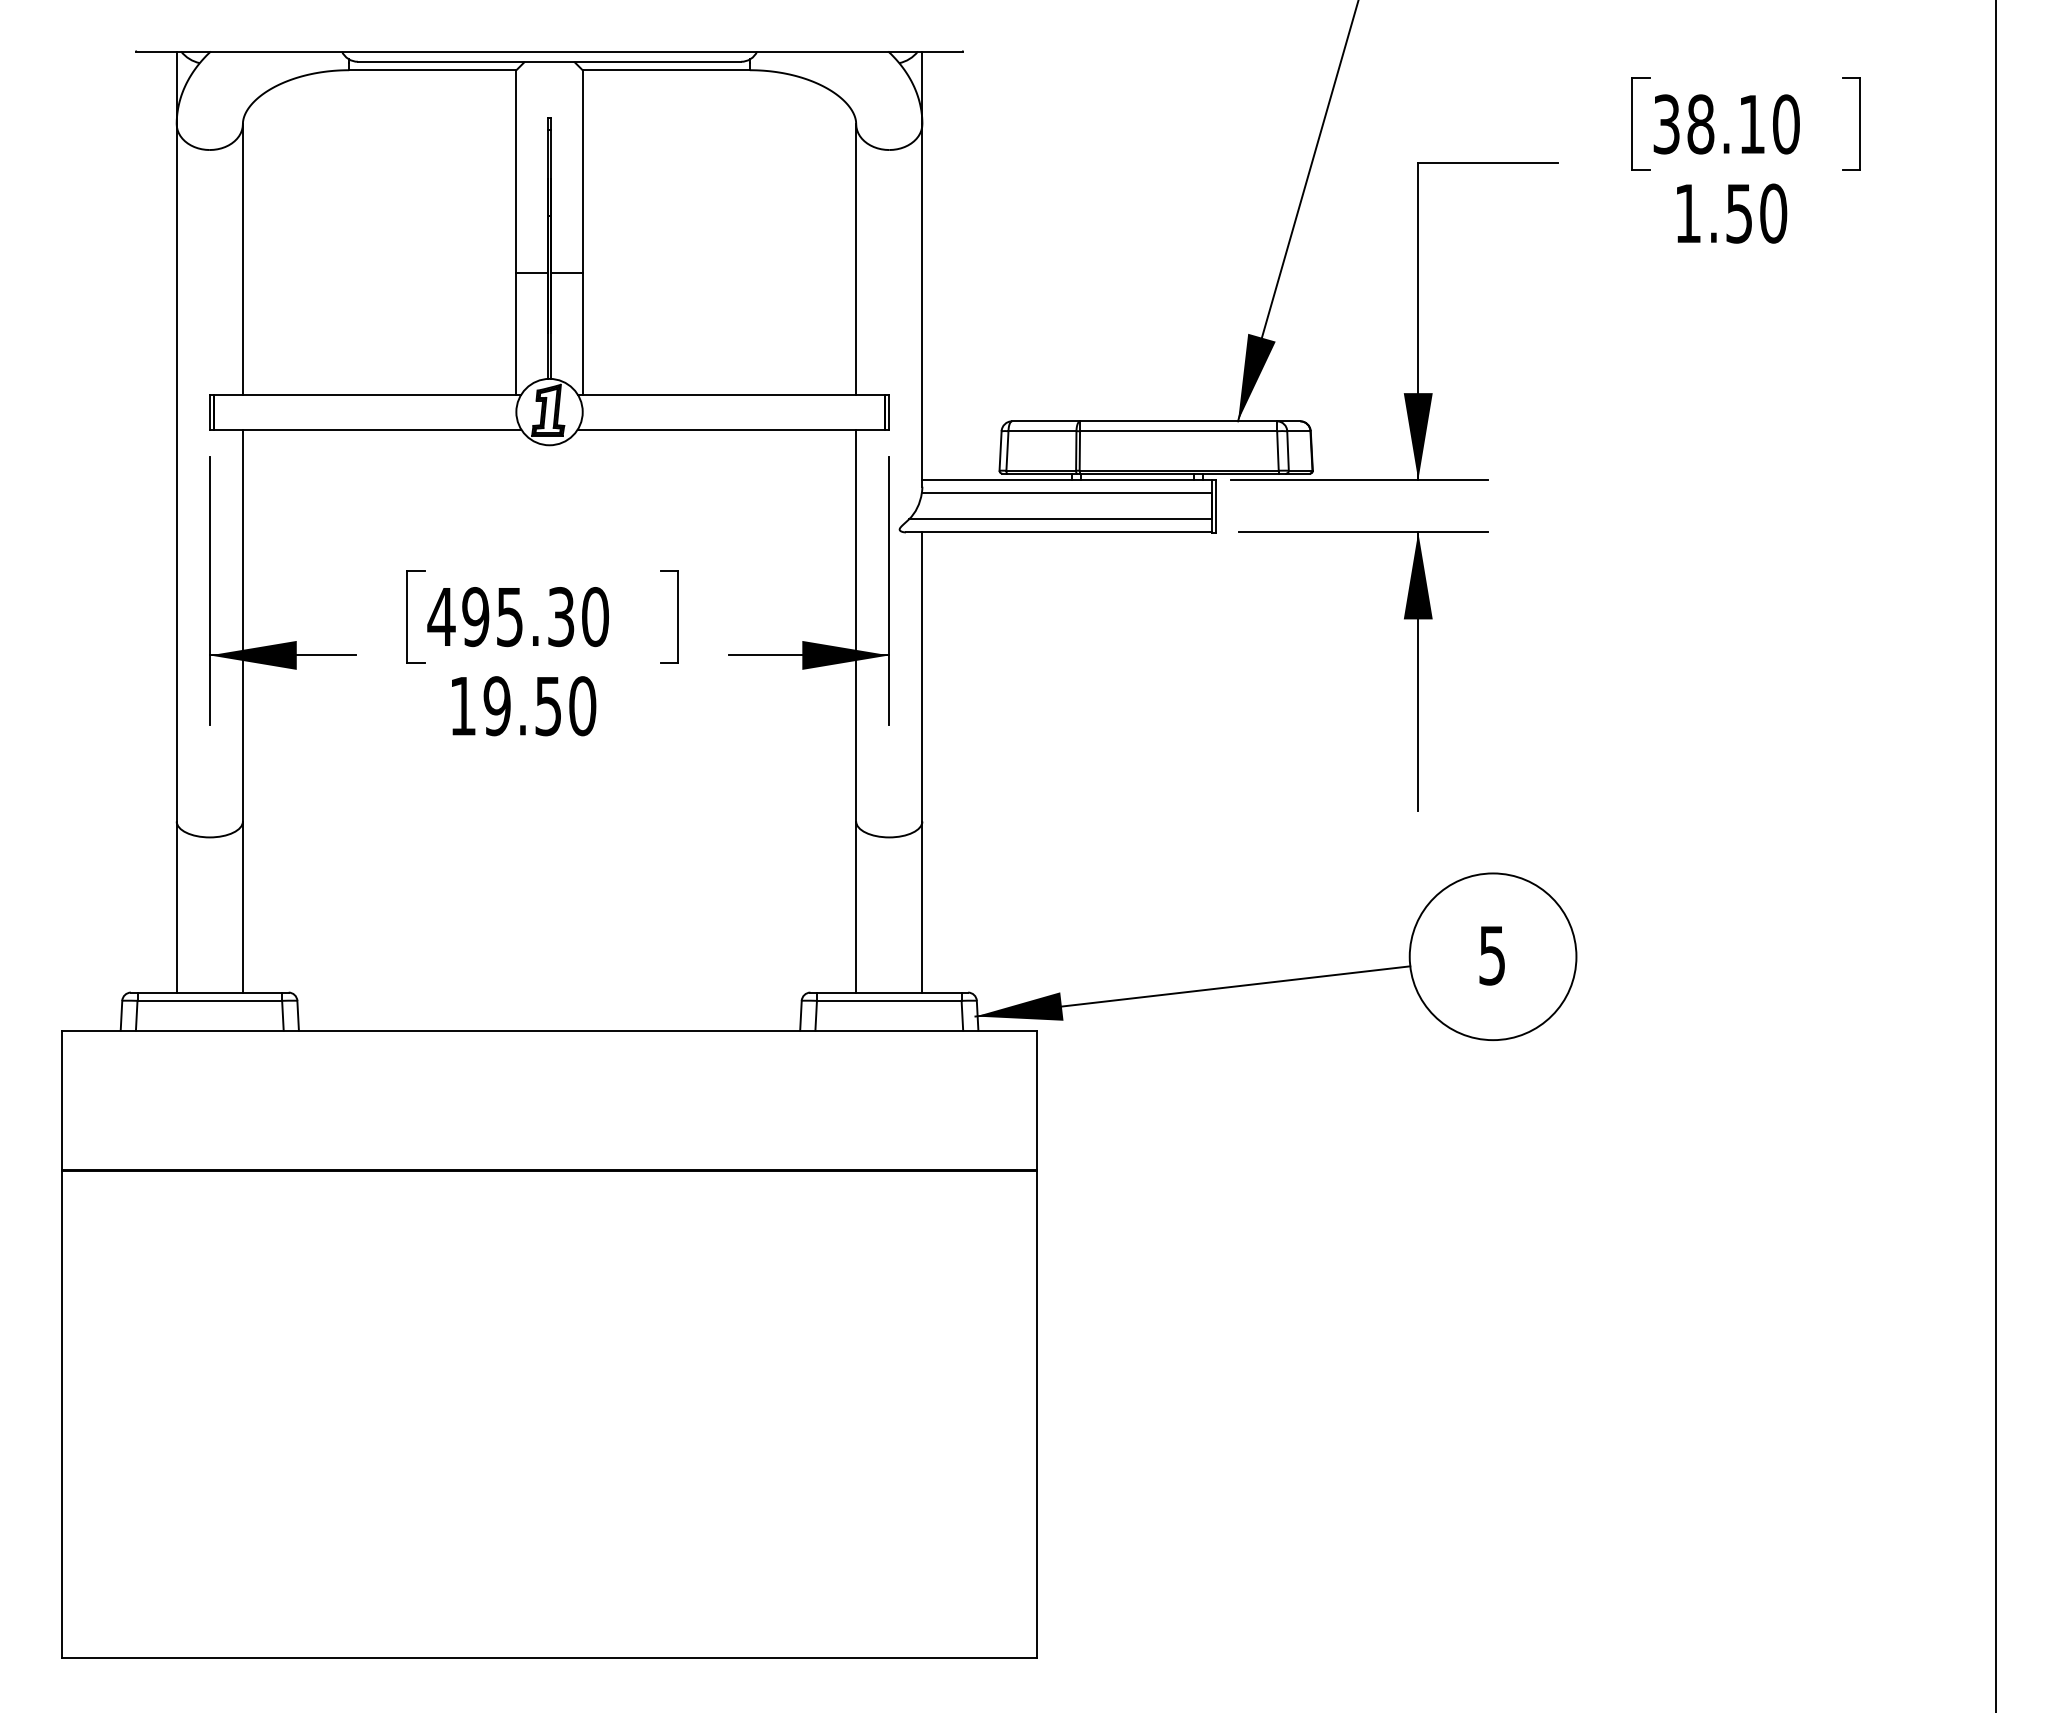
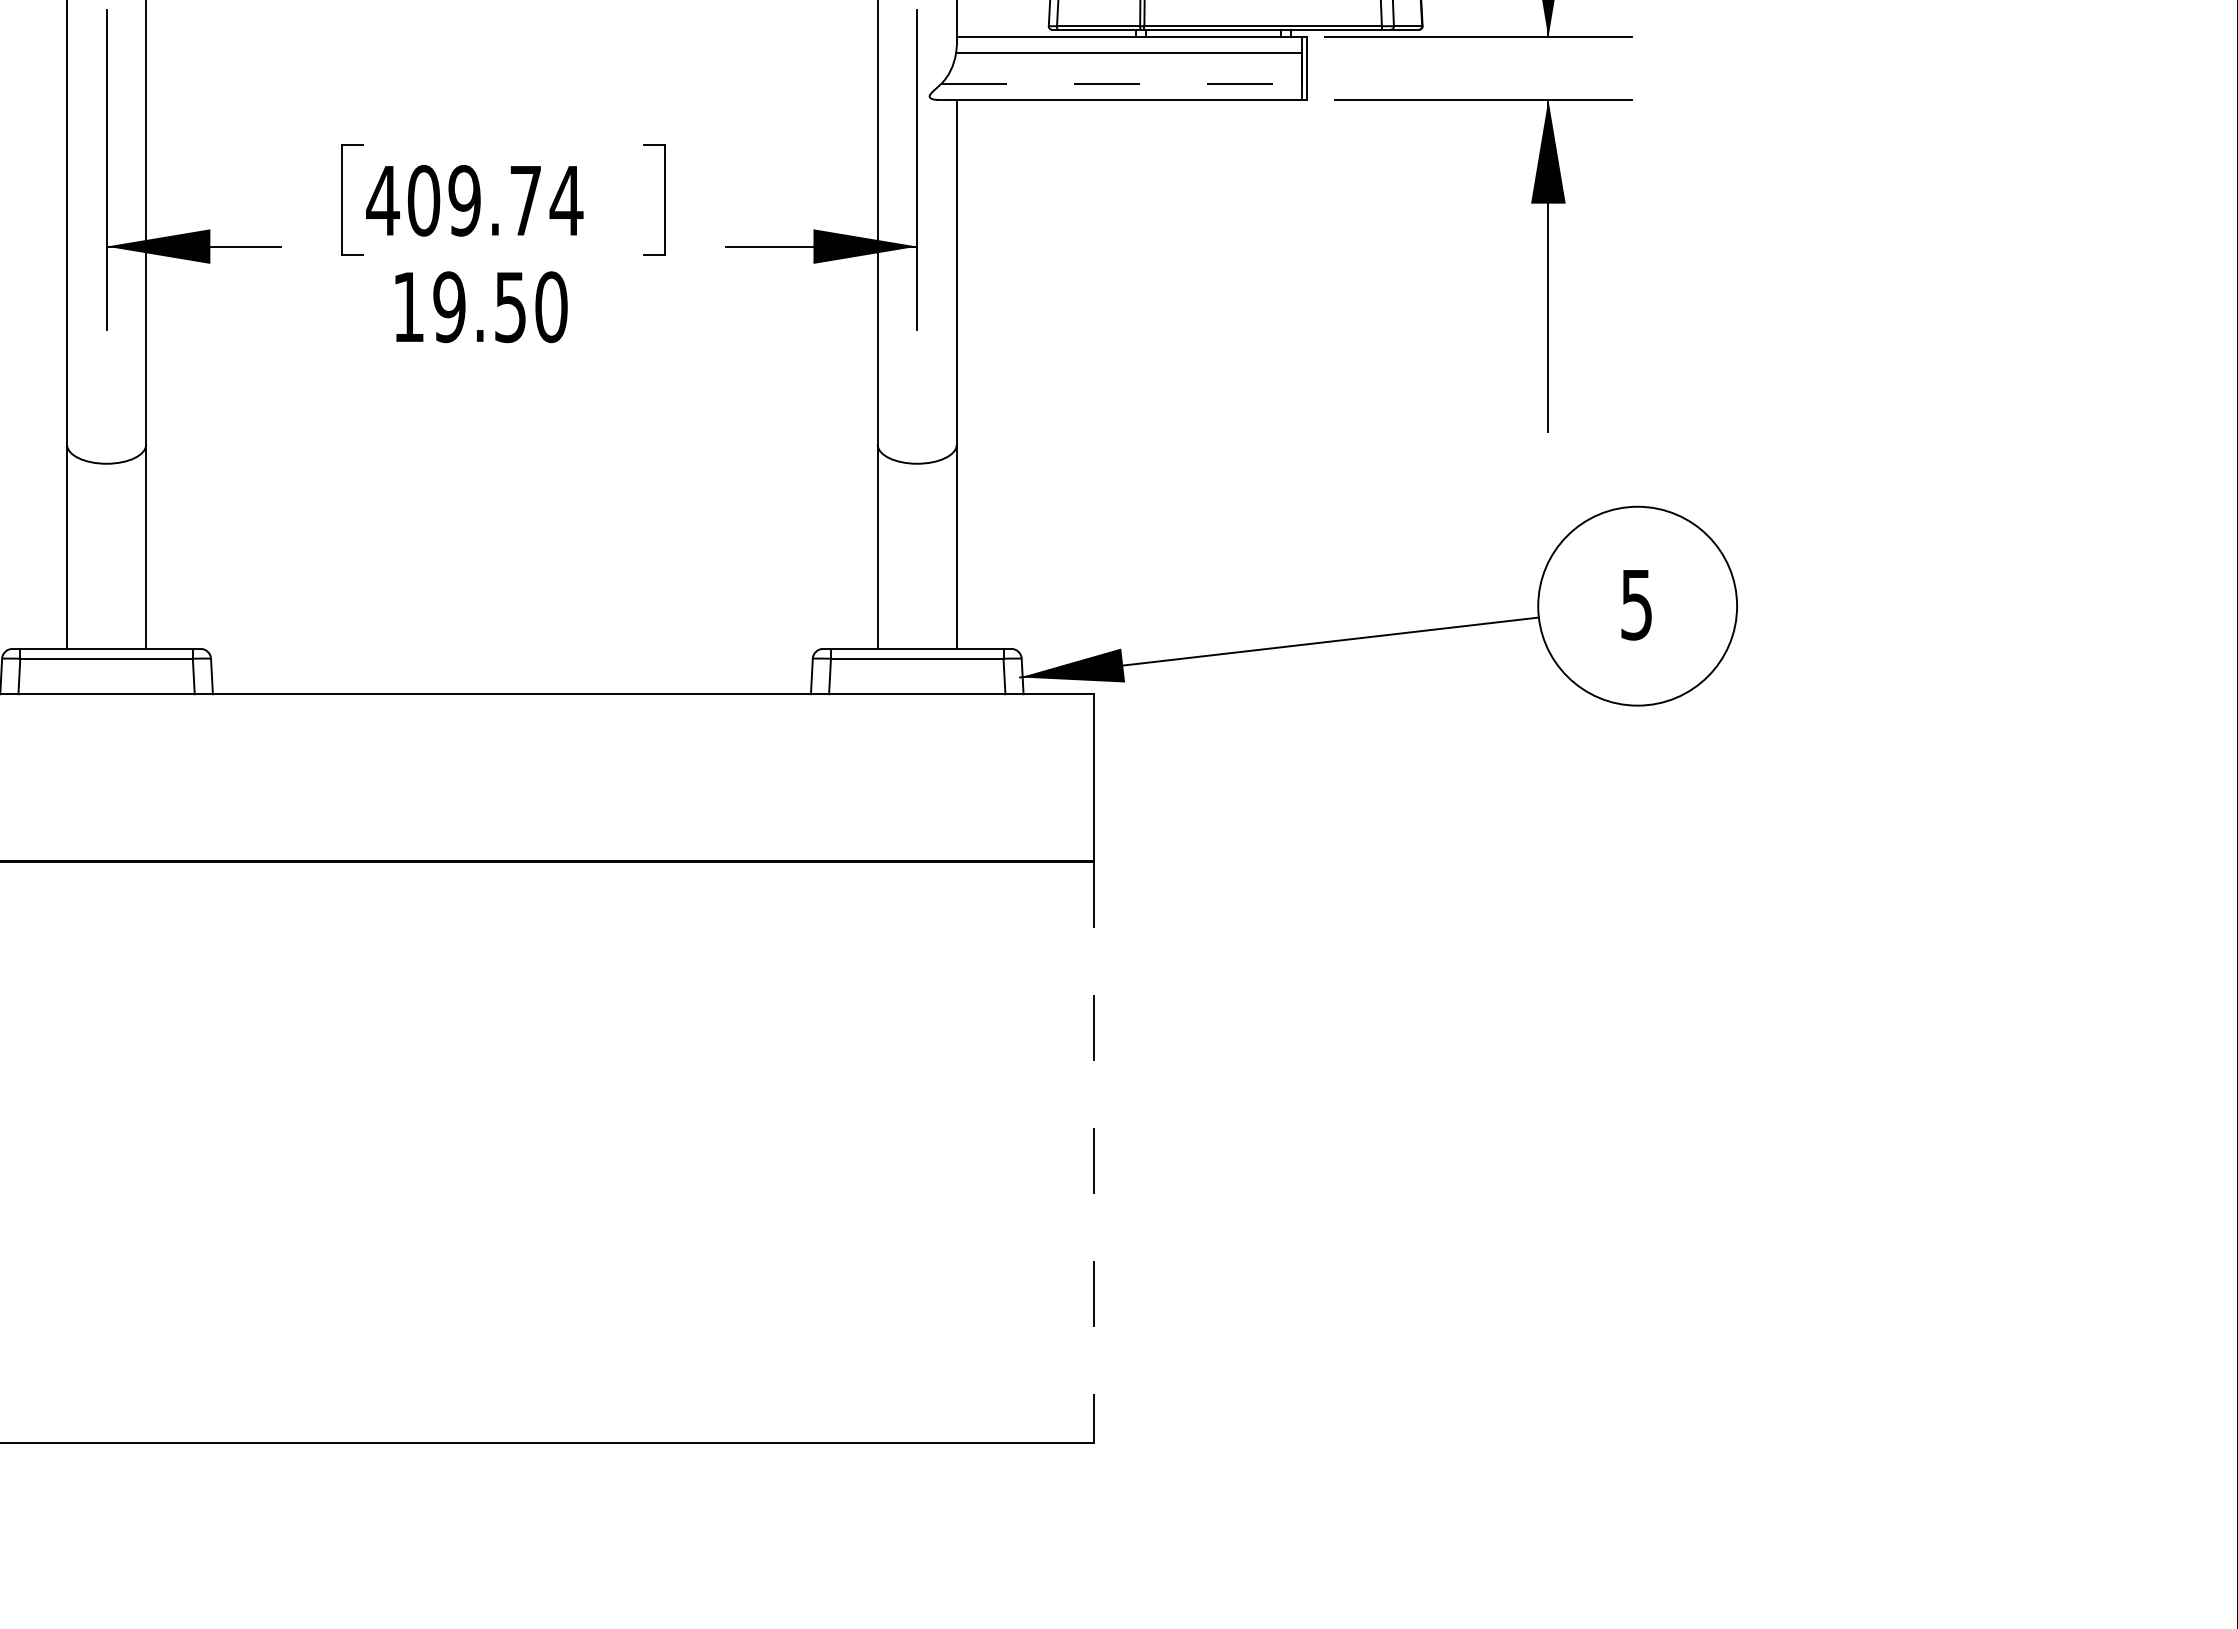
line: (1060, 519) -> (1121, 84), solid -> dashed
text: (535, 617) -> (495, 201), 495.30 -> 409.74
line: (1037, 1414) -> (1094, 1152), solid -> dashed

